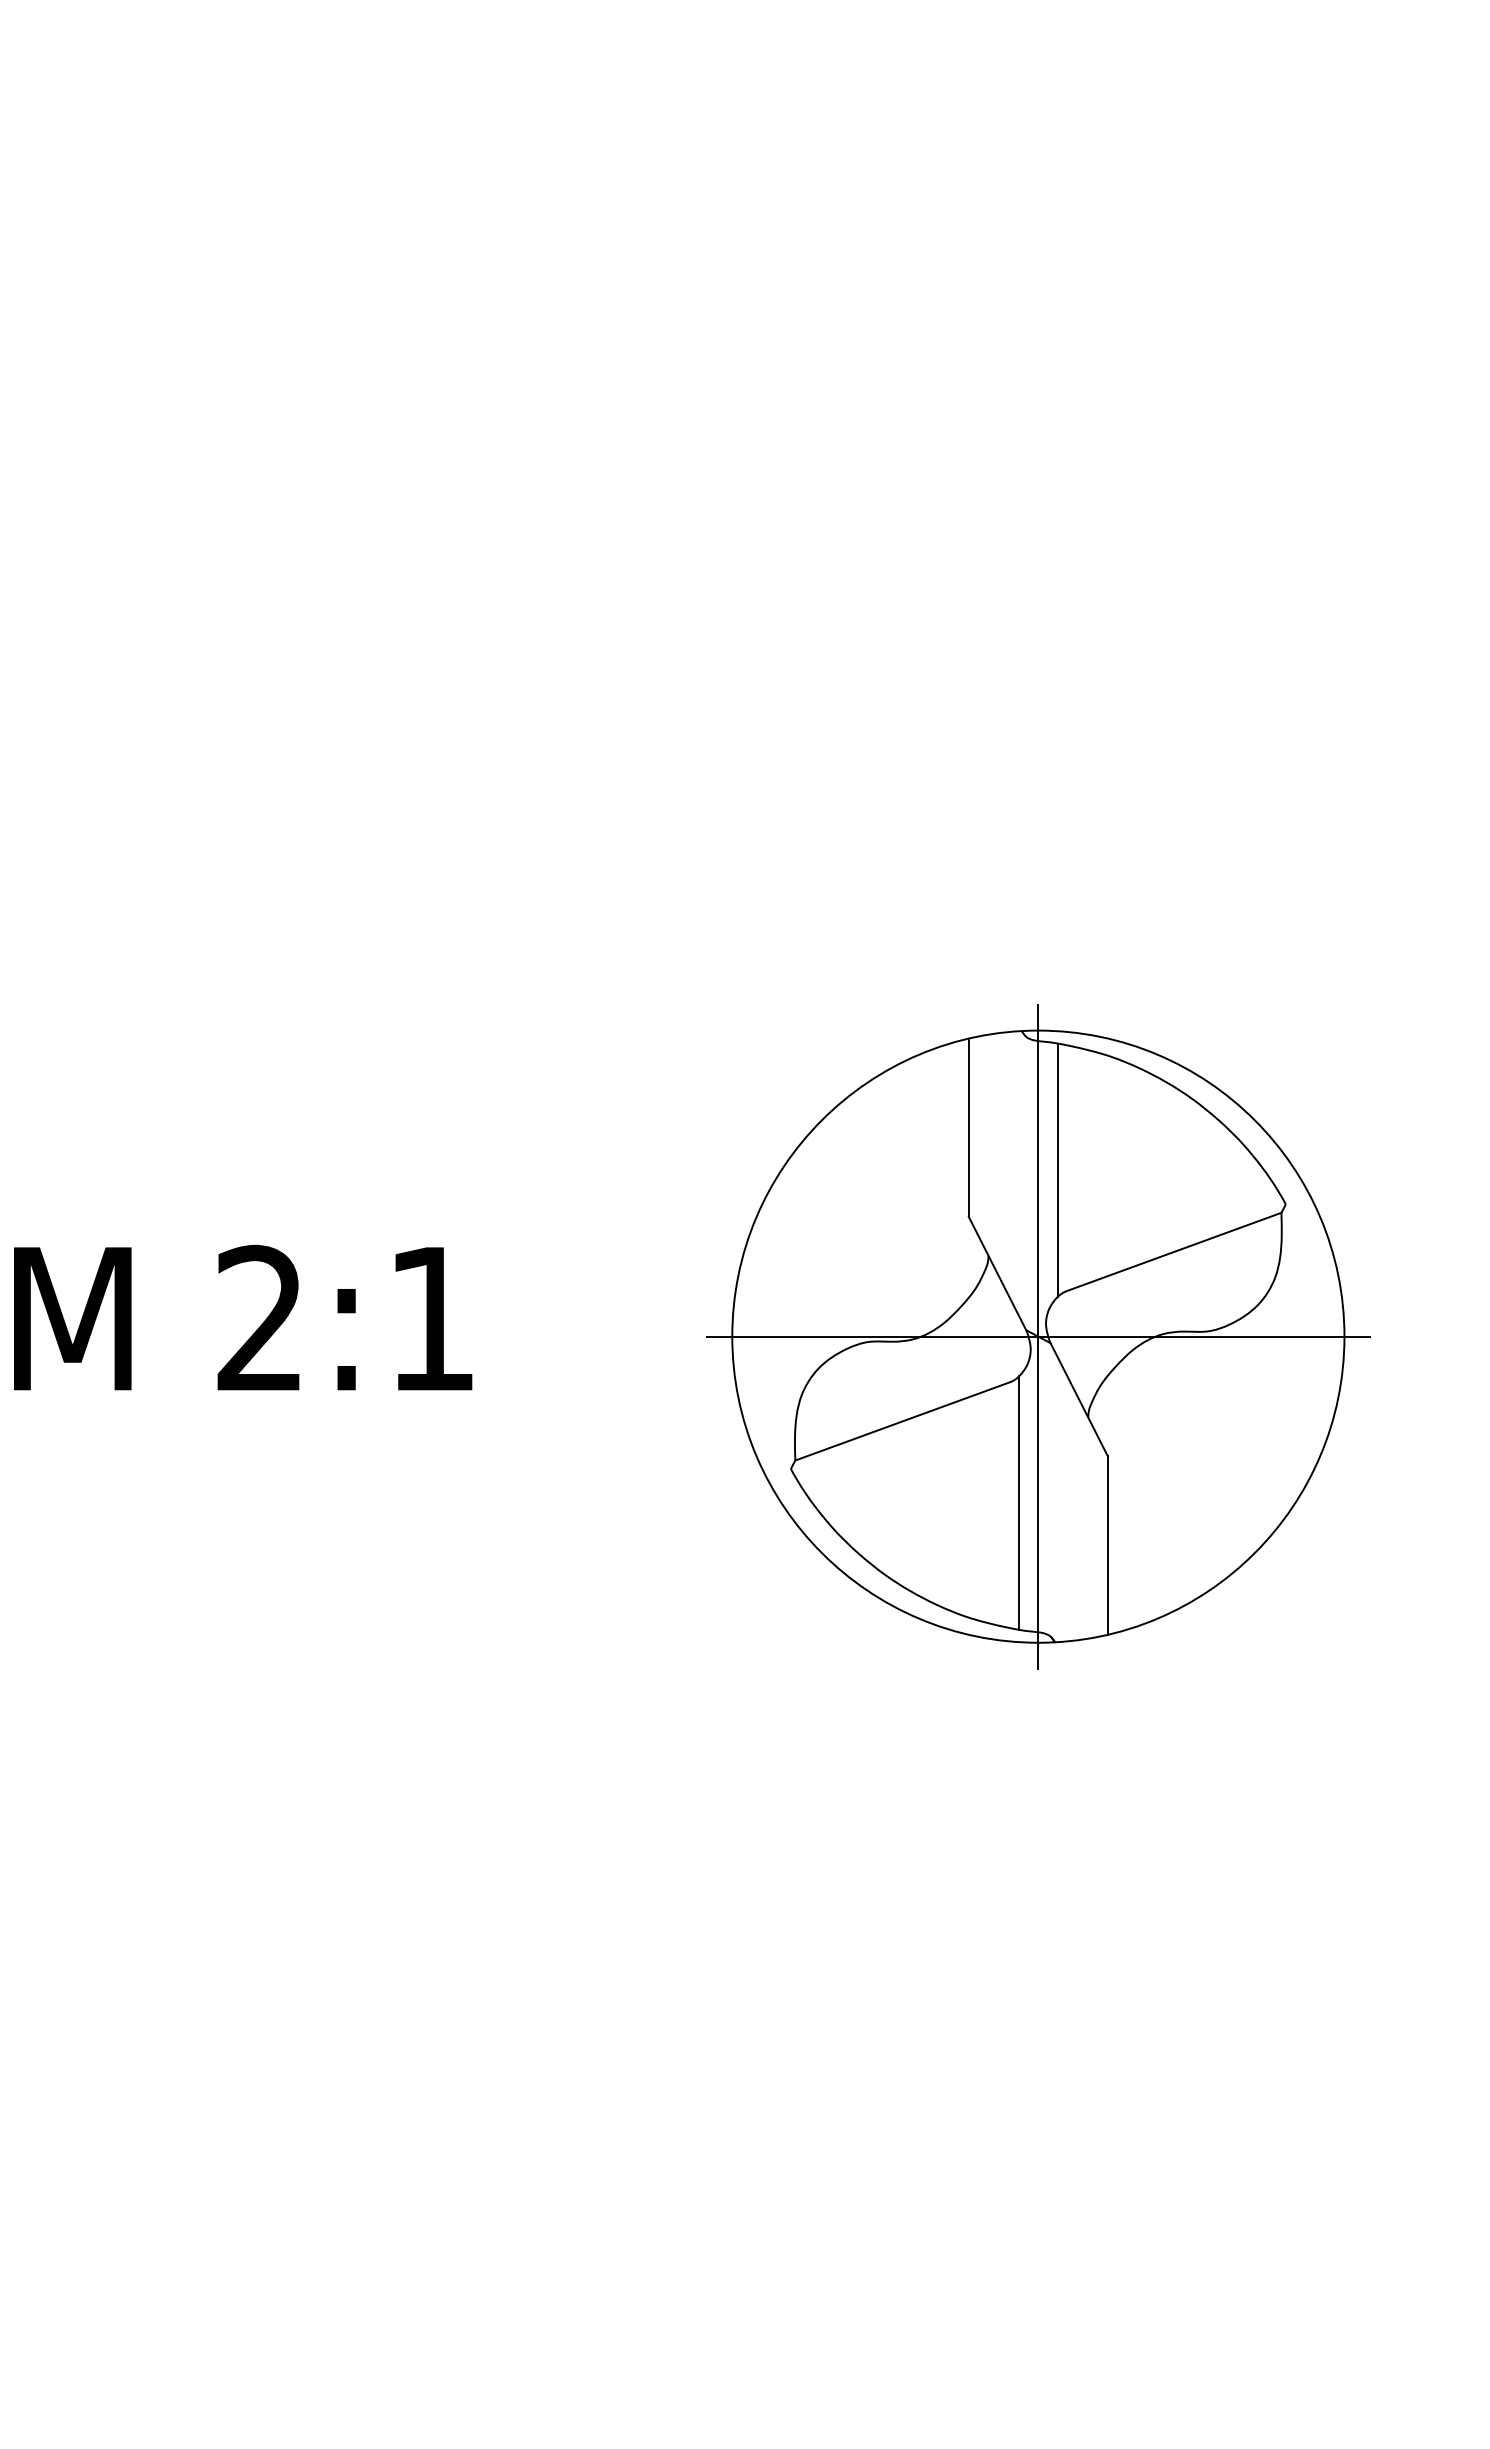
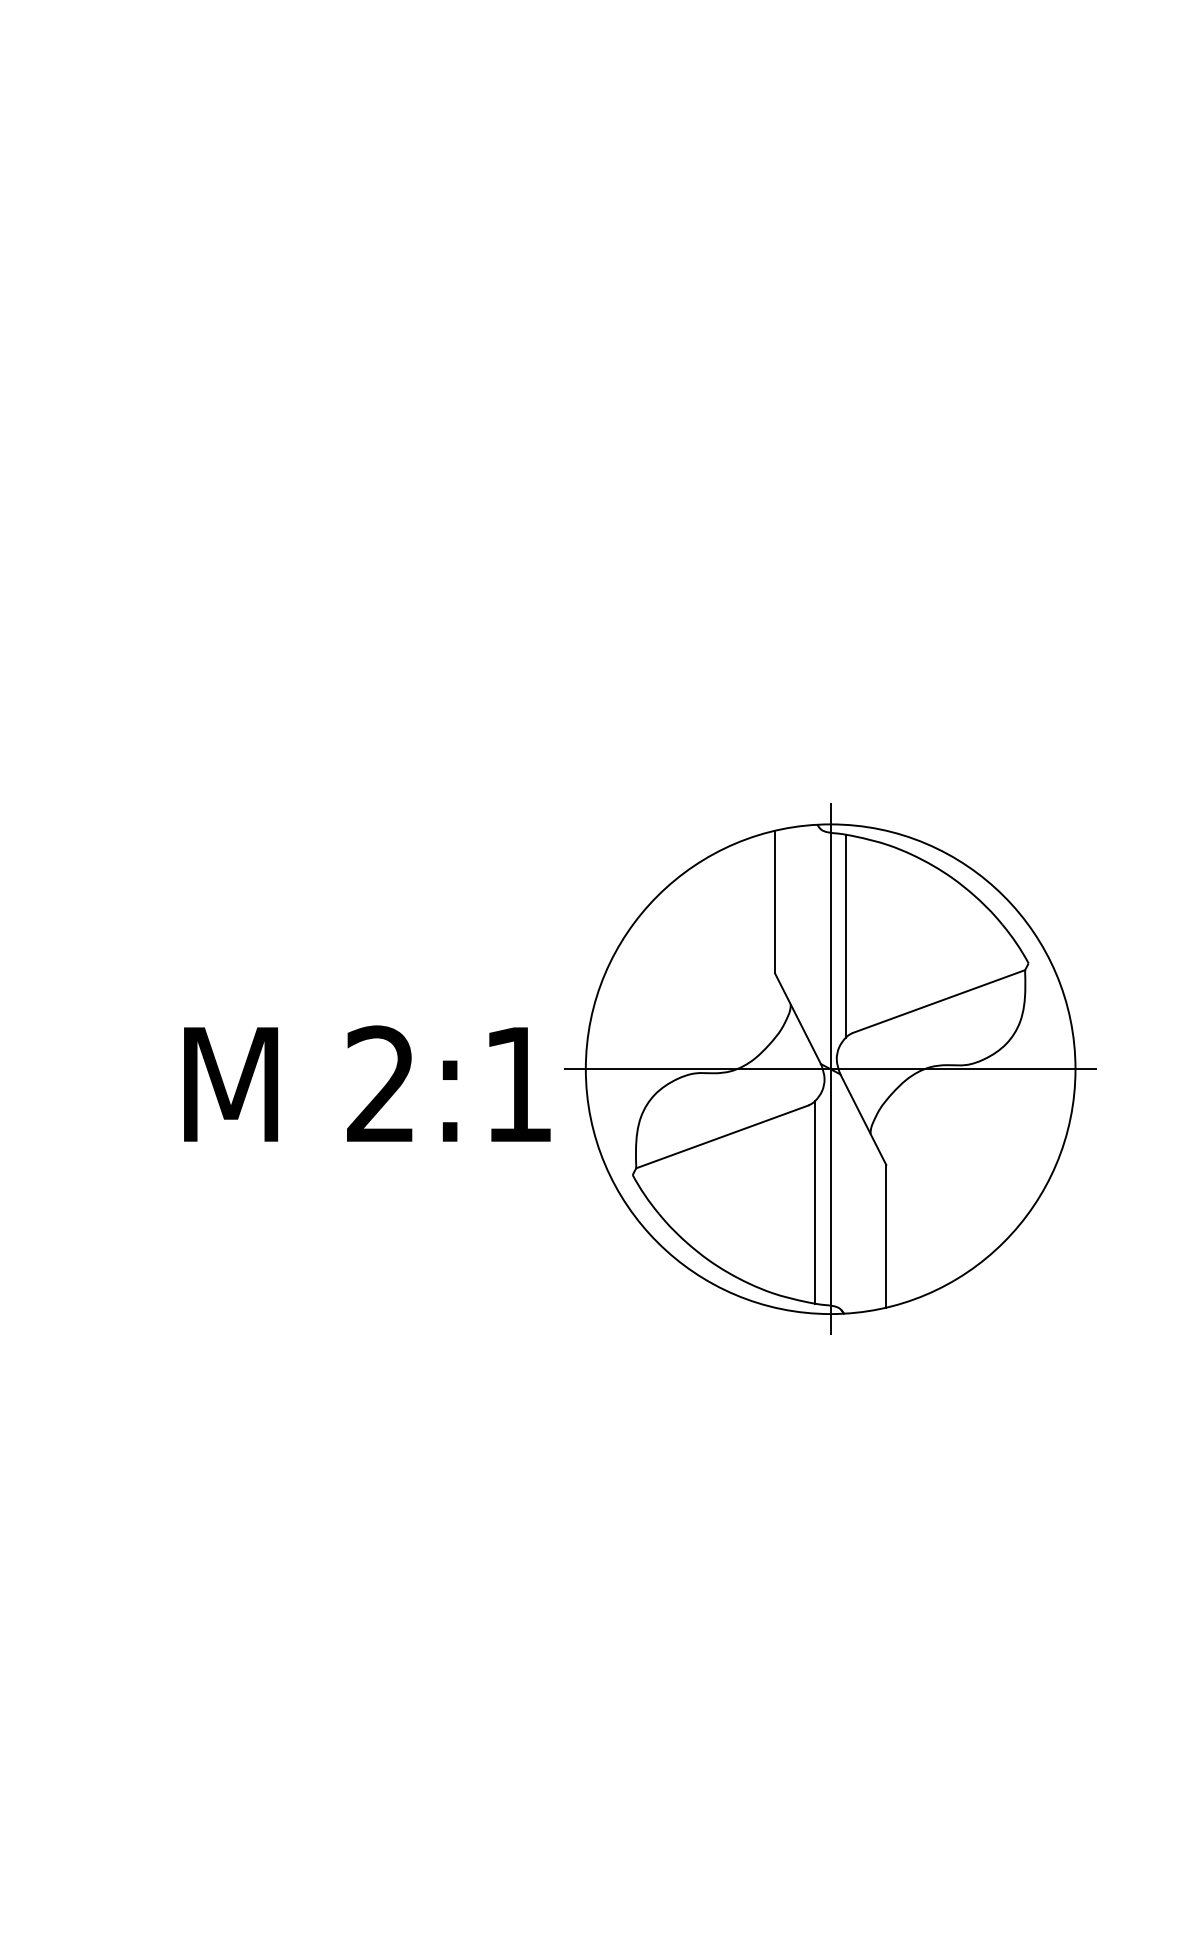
text: (243, 1317) -> (367, 1083), moved

